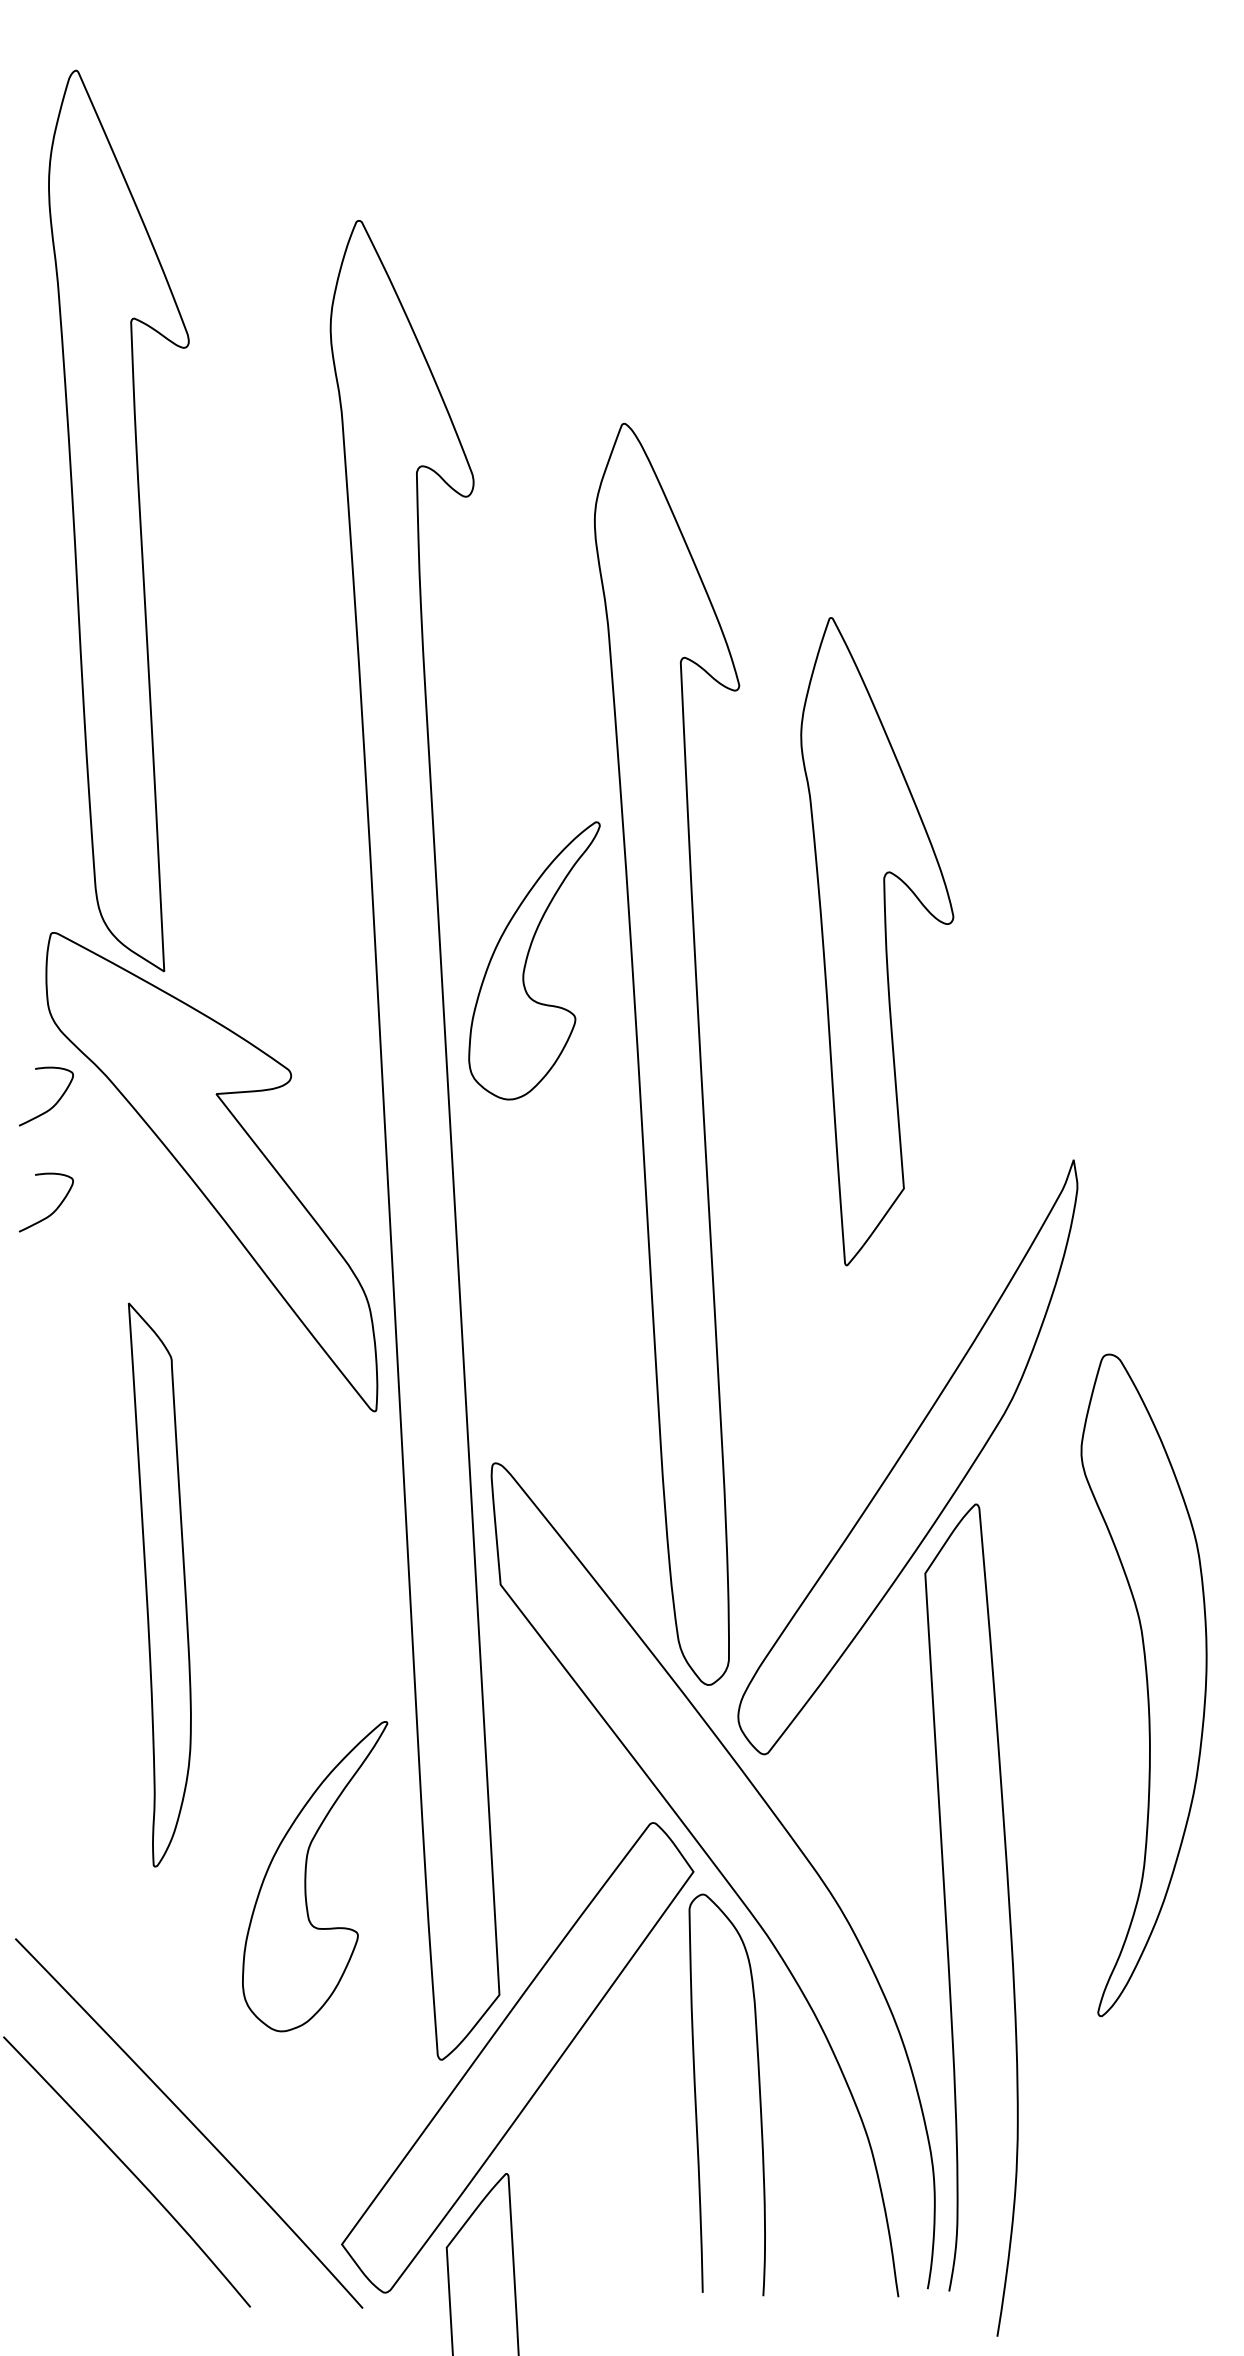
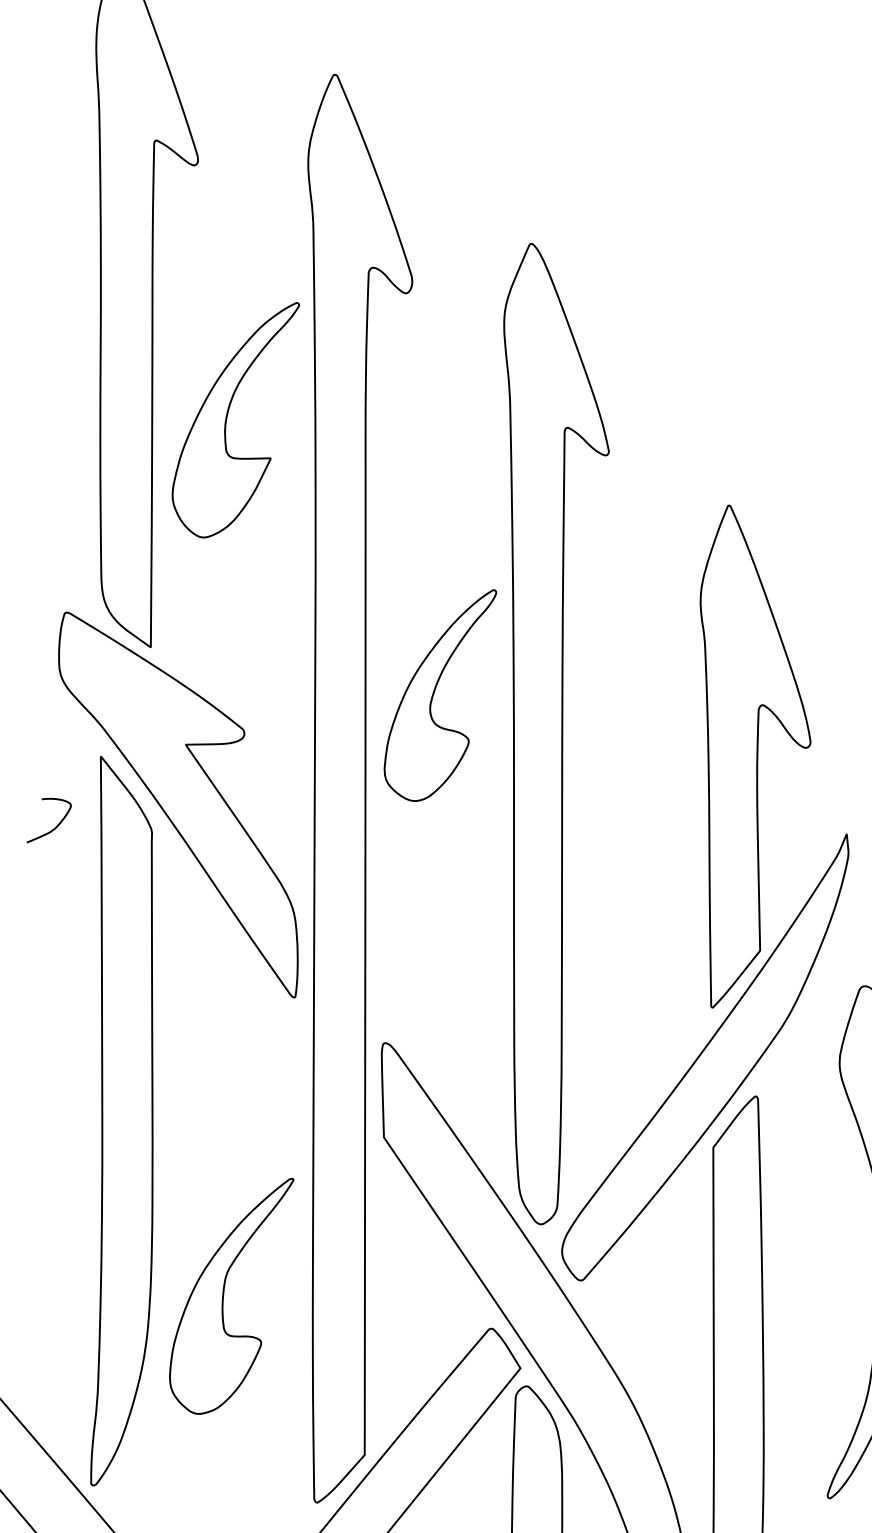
part: (245, 671) -> (227, 418), added
part: (877, 941) -> (750, 758), moved
part: (527, 960) -> (434, 694), moved
curve: (54, 1104) -> (59, 745), removed
part: (159, 1584) -> (119, 1121), size x1.67
part: (306, 1876) -> (224, 1295), moved

